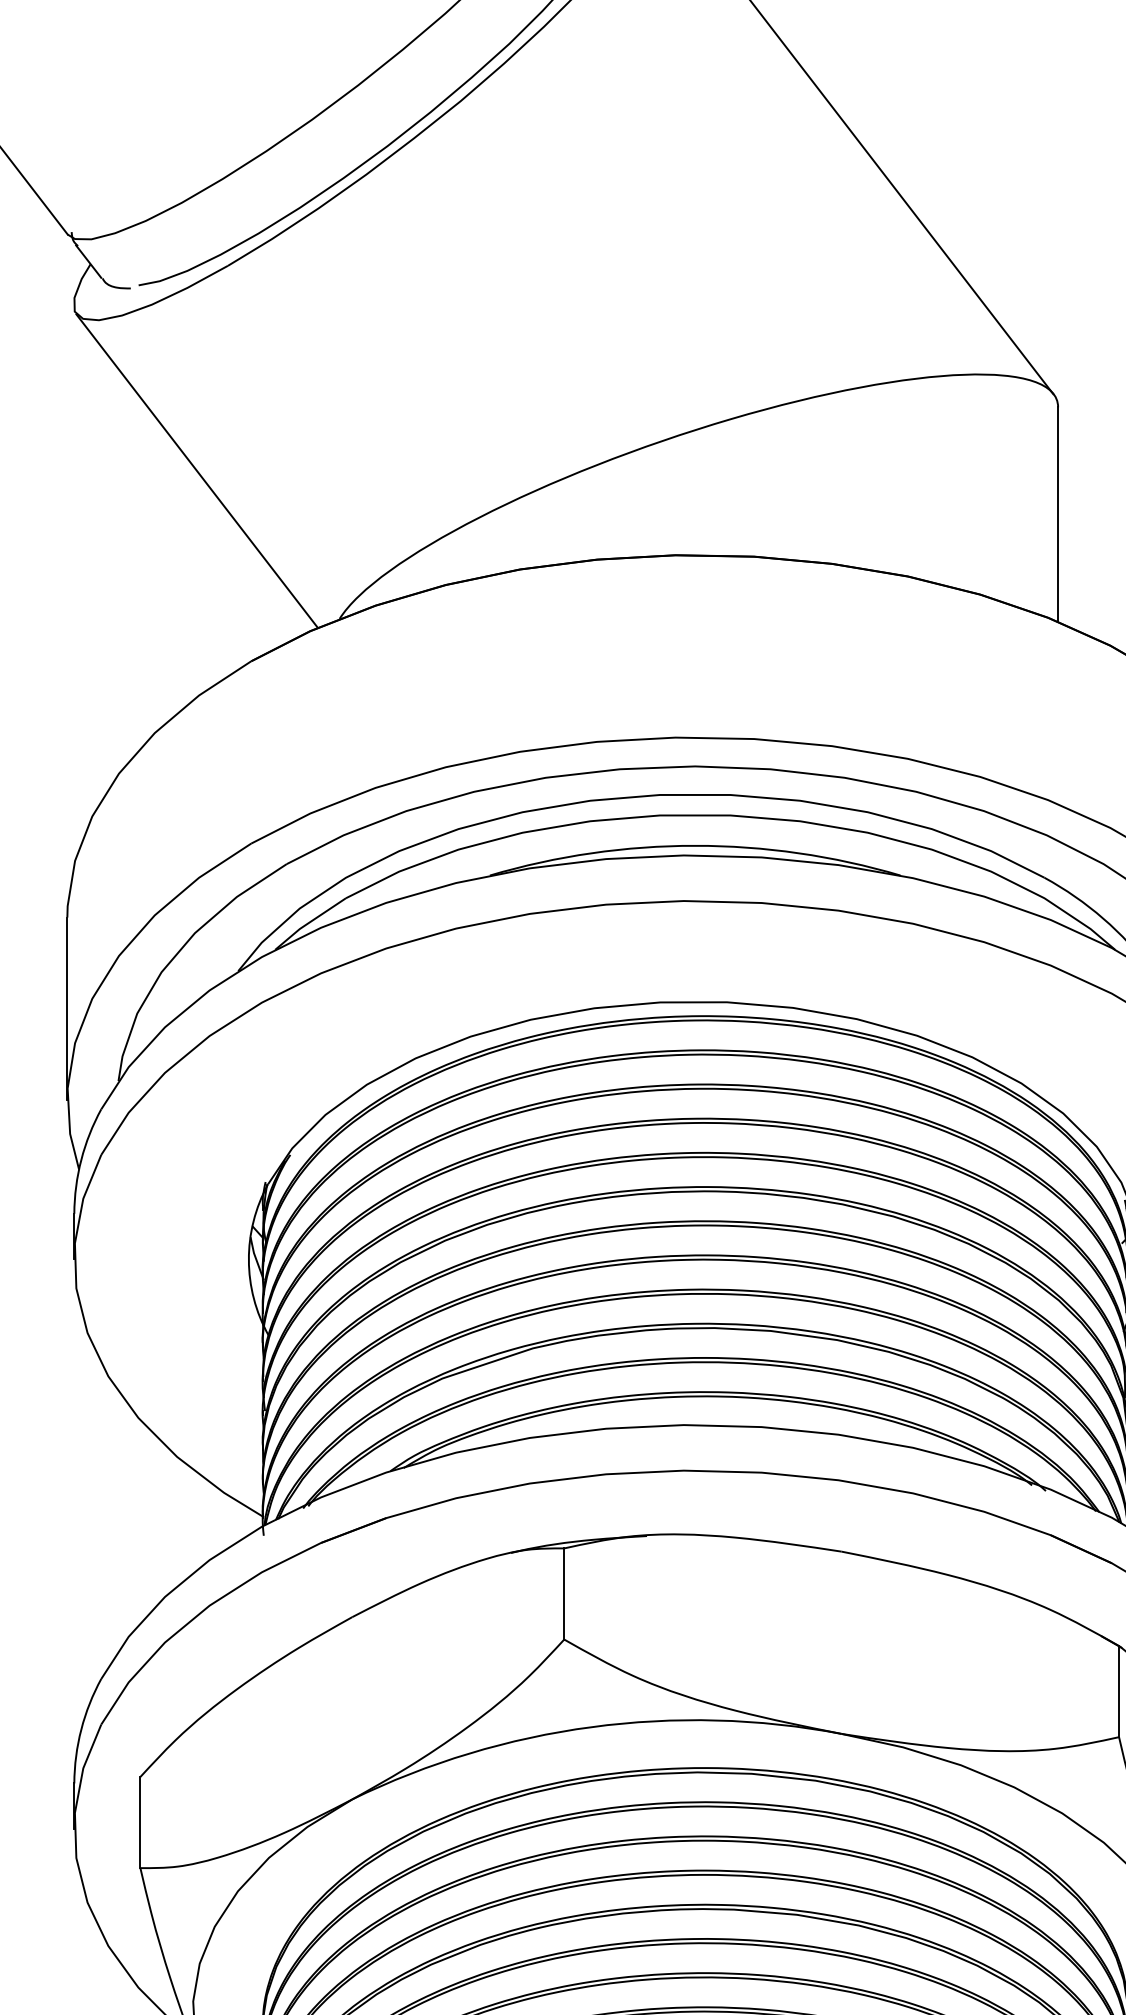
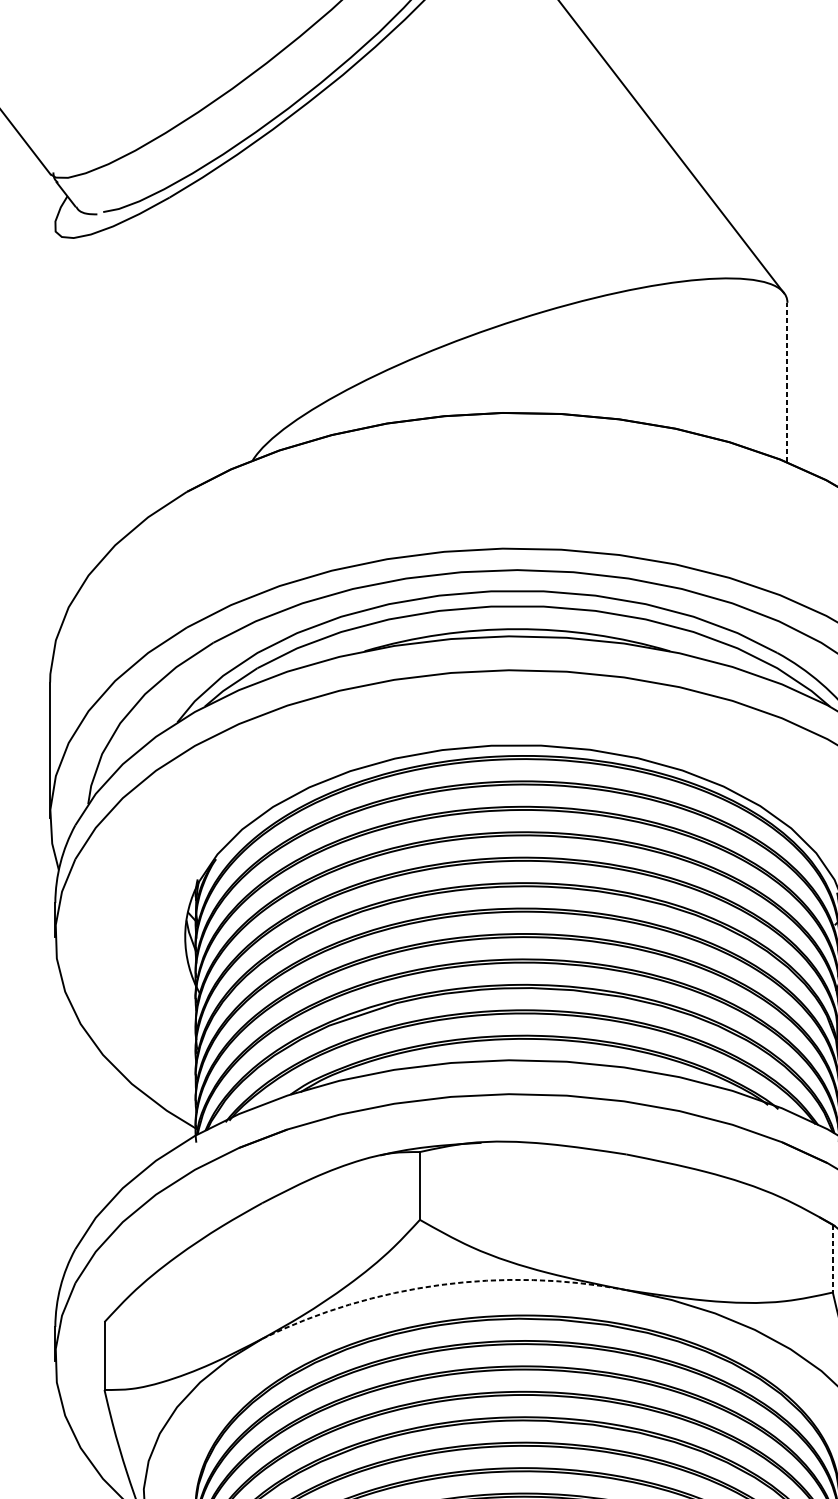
line: (196, 470) -> (146, 349), removed
line: (1058, 513) -> (787, 381), solid -> dashed
line: (1119, 1691) -> (833, 1258), solid -> dashed
arc: (591, 1727) -> (440, 1285), solid -> dashed

